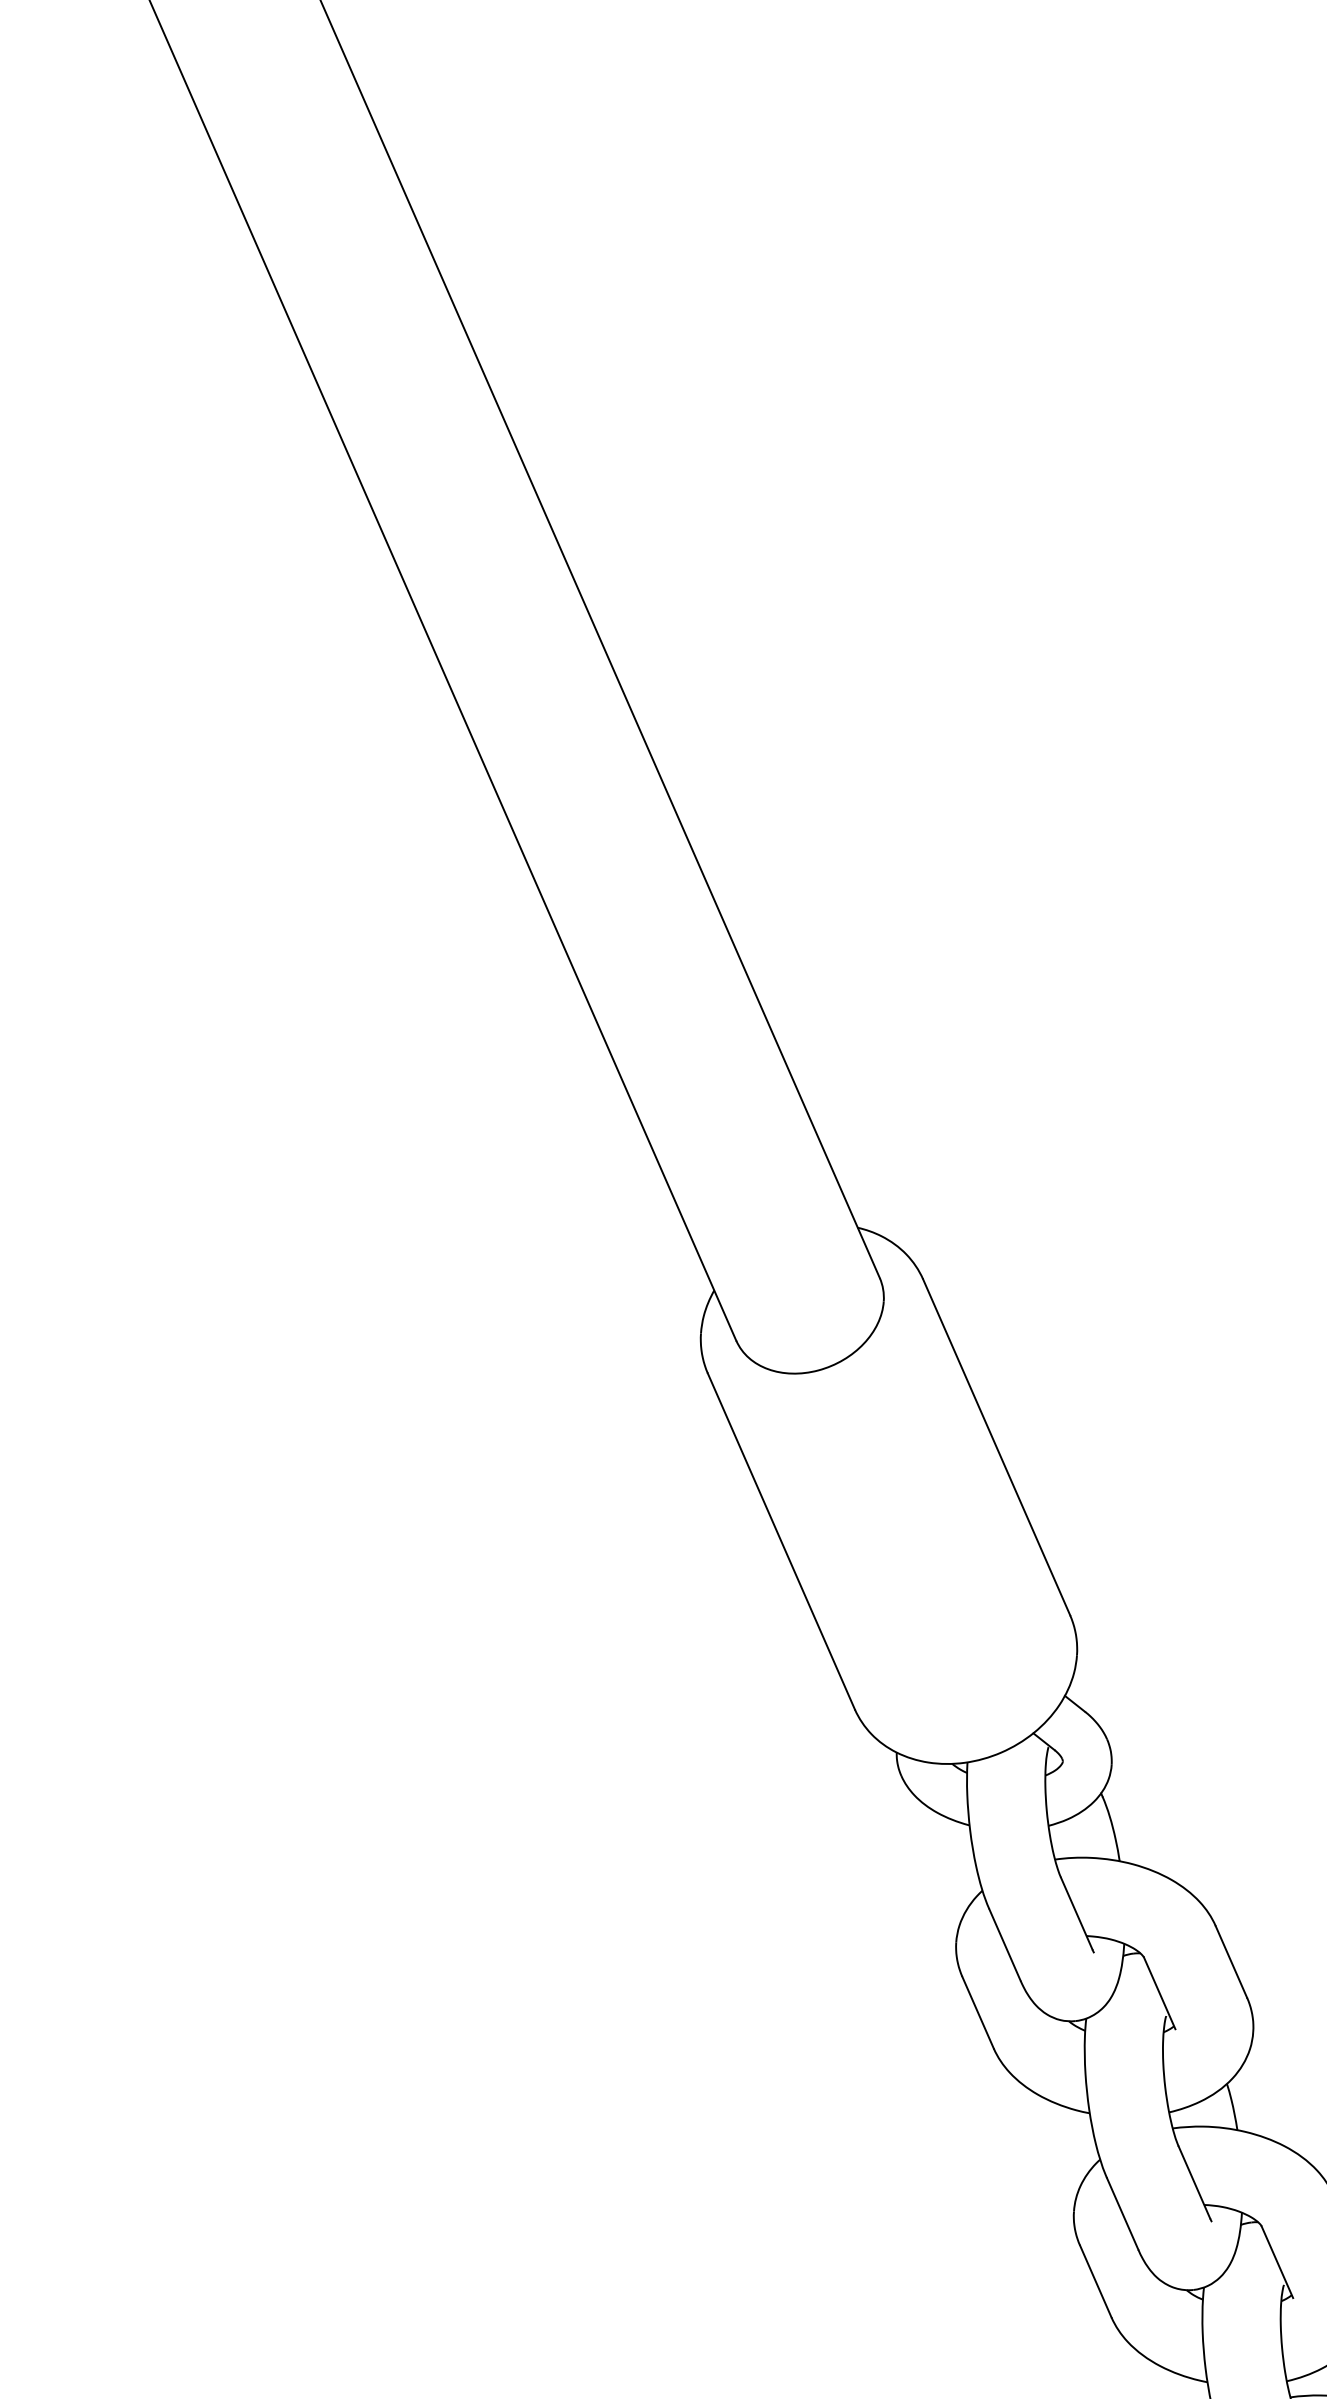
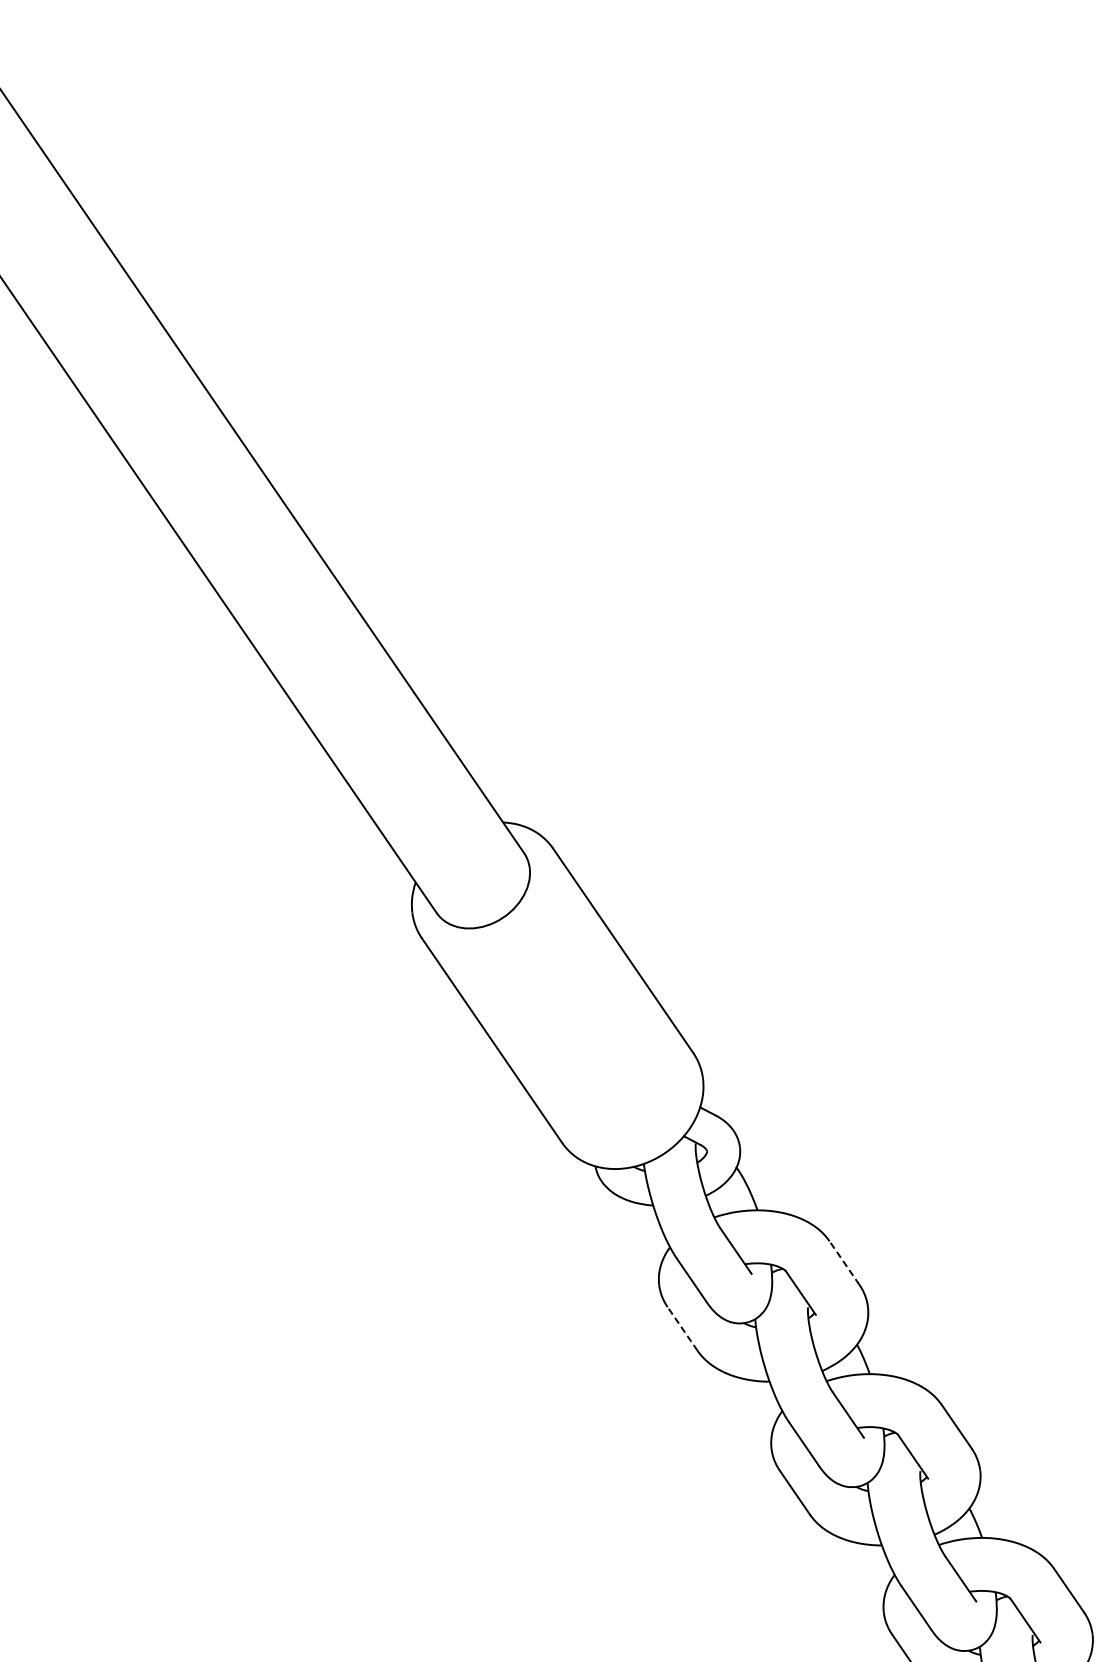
line: (1231, 1961) -> (844, 1262), solid -> dashed
line: (978, 2012) -> (682, 1328), solid -> dashed

